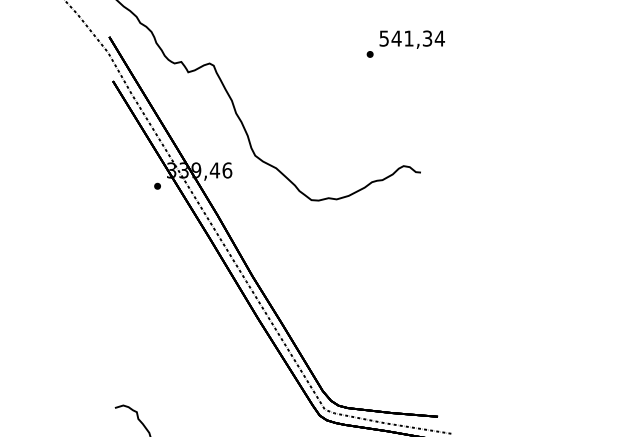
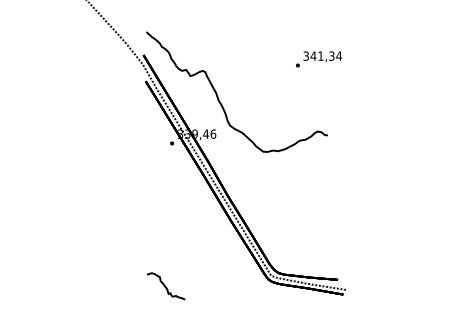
text: (383, 37) -> (305, 55), 541,34 -> 341,34

